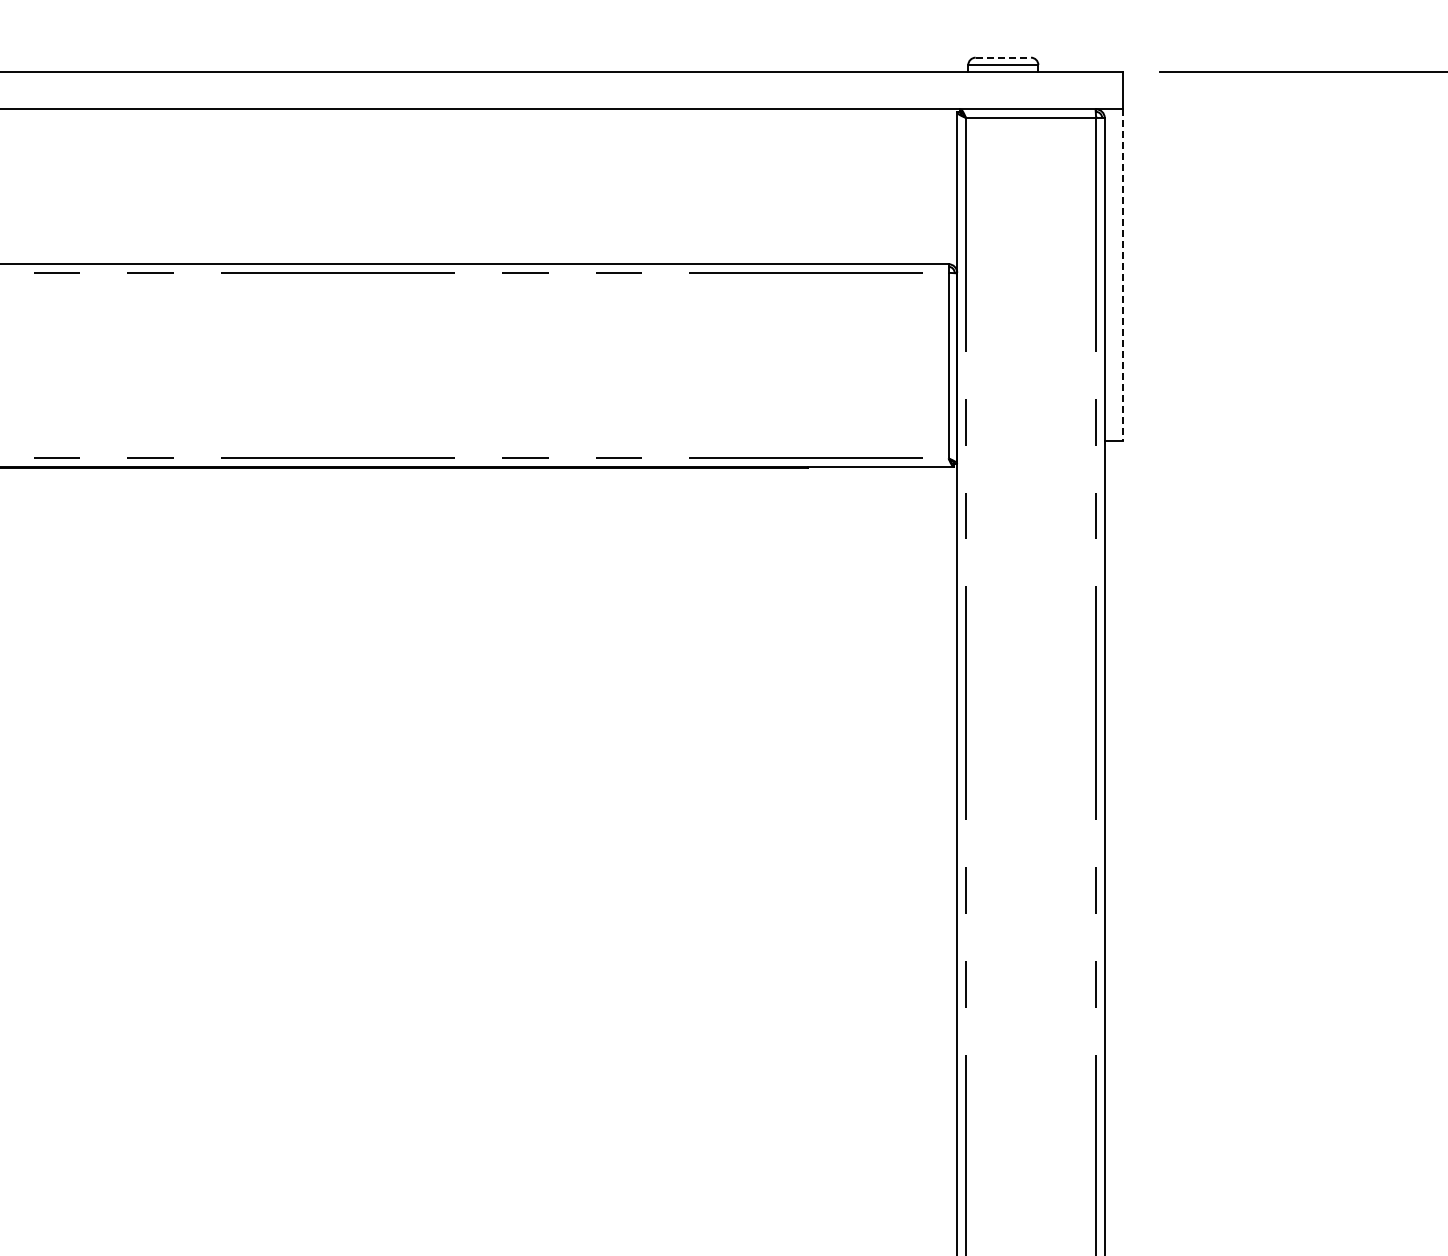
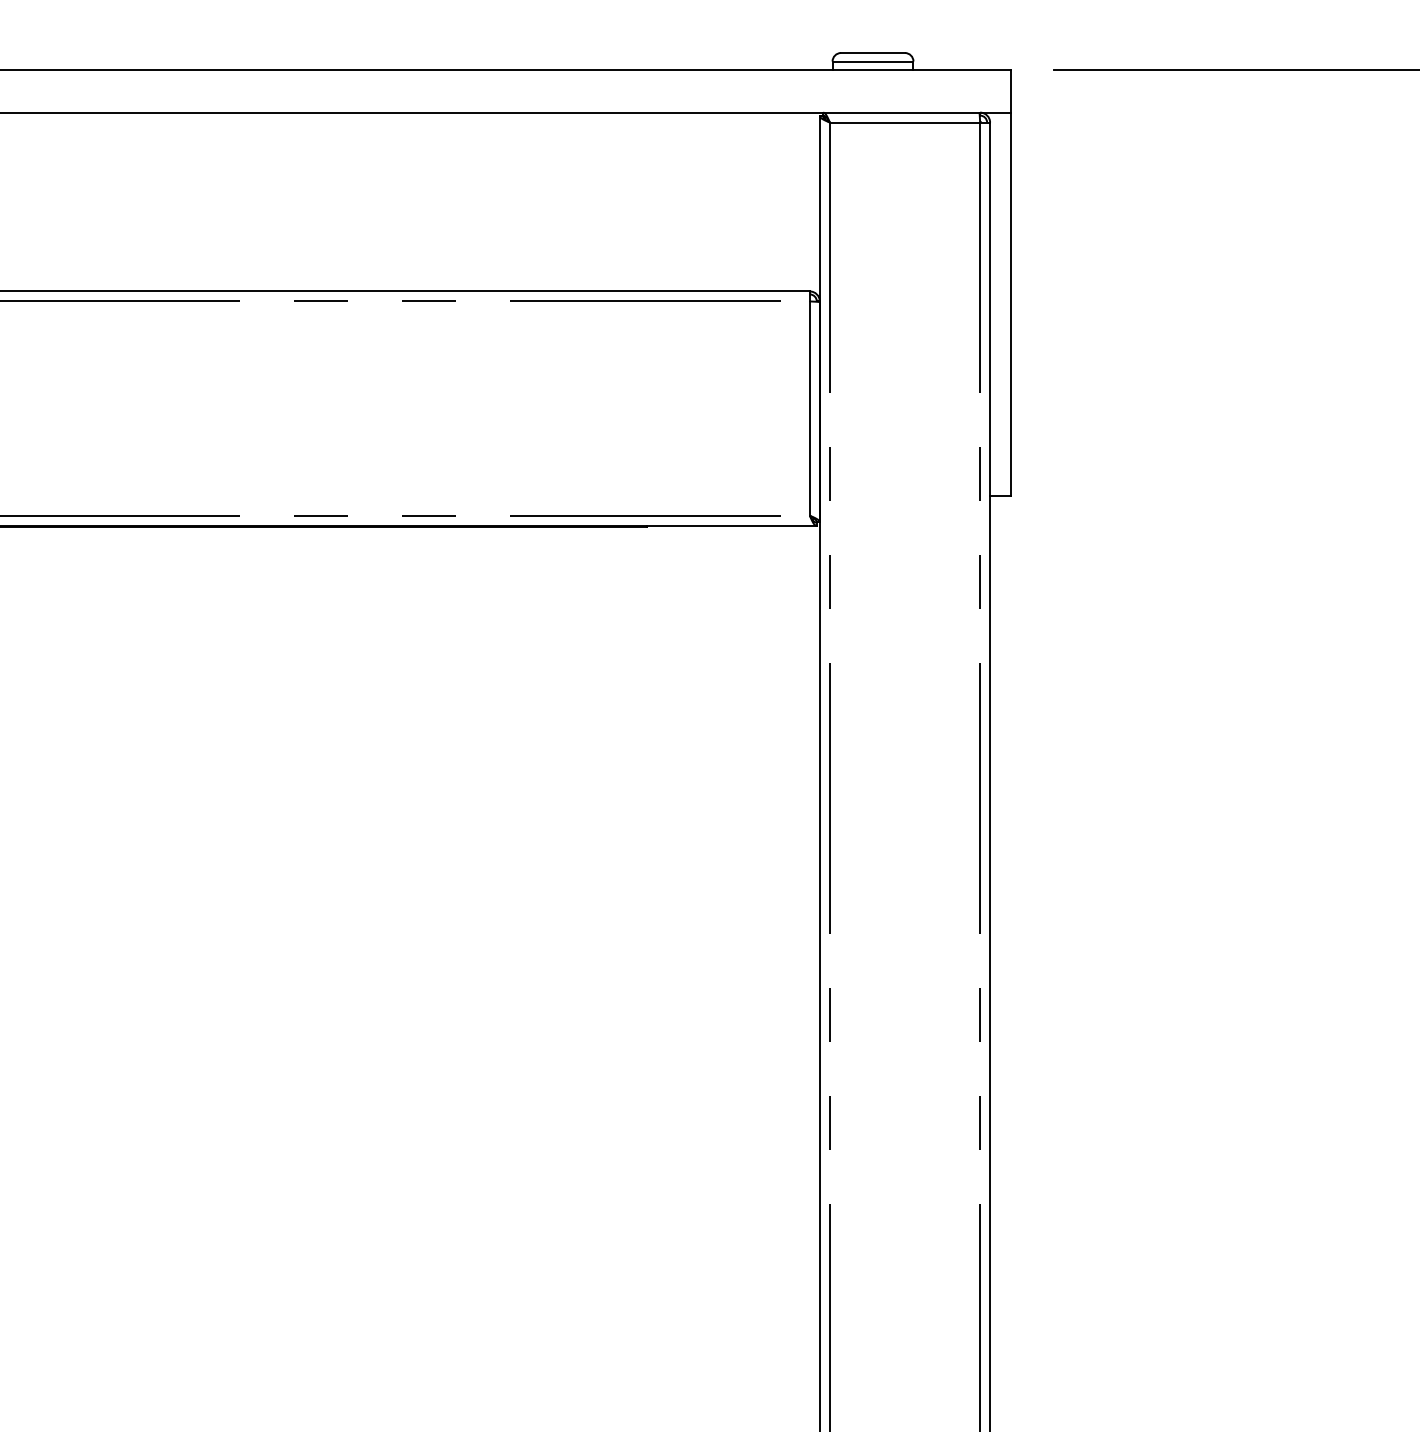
line: (1003, 57) -> (873, 52), dashed -> solid
line: (1123, 275) -> (1011, 304), dashed -> solid

